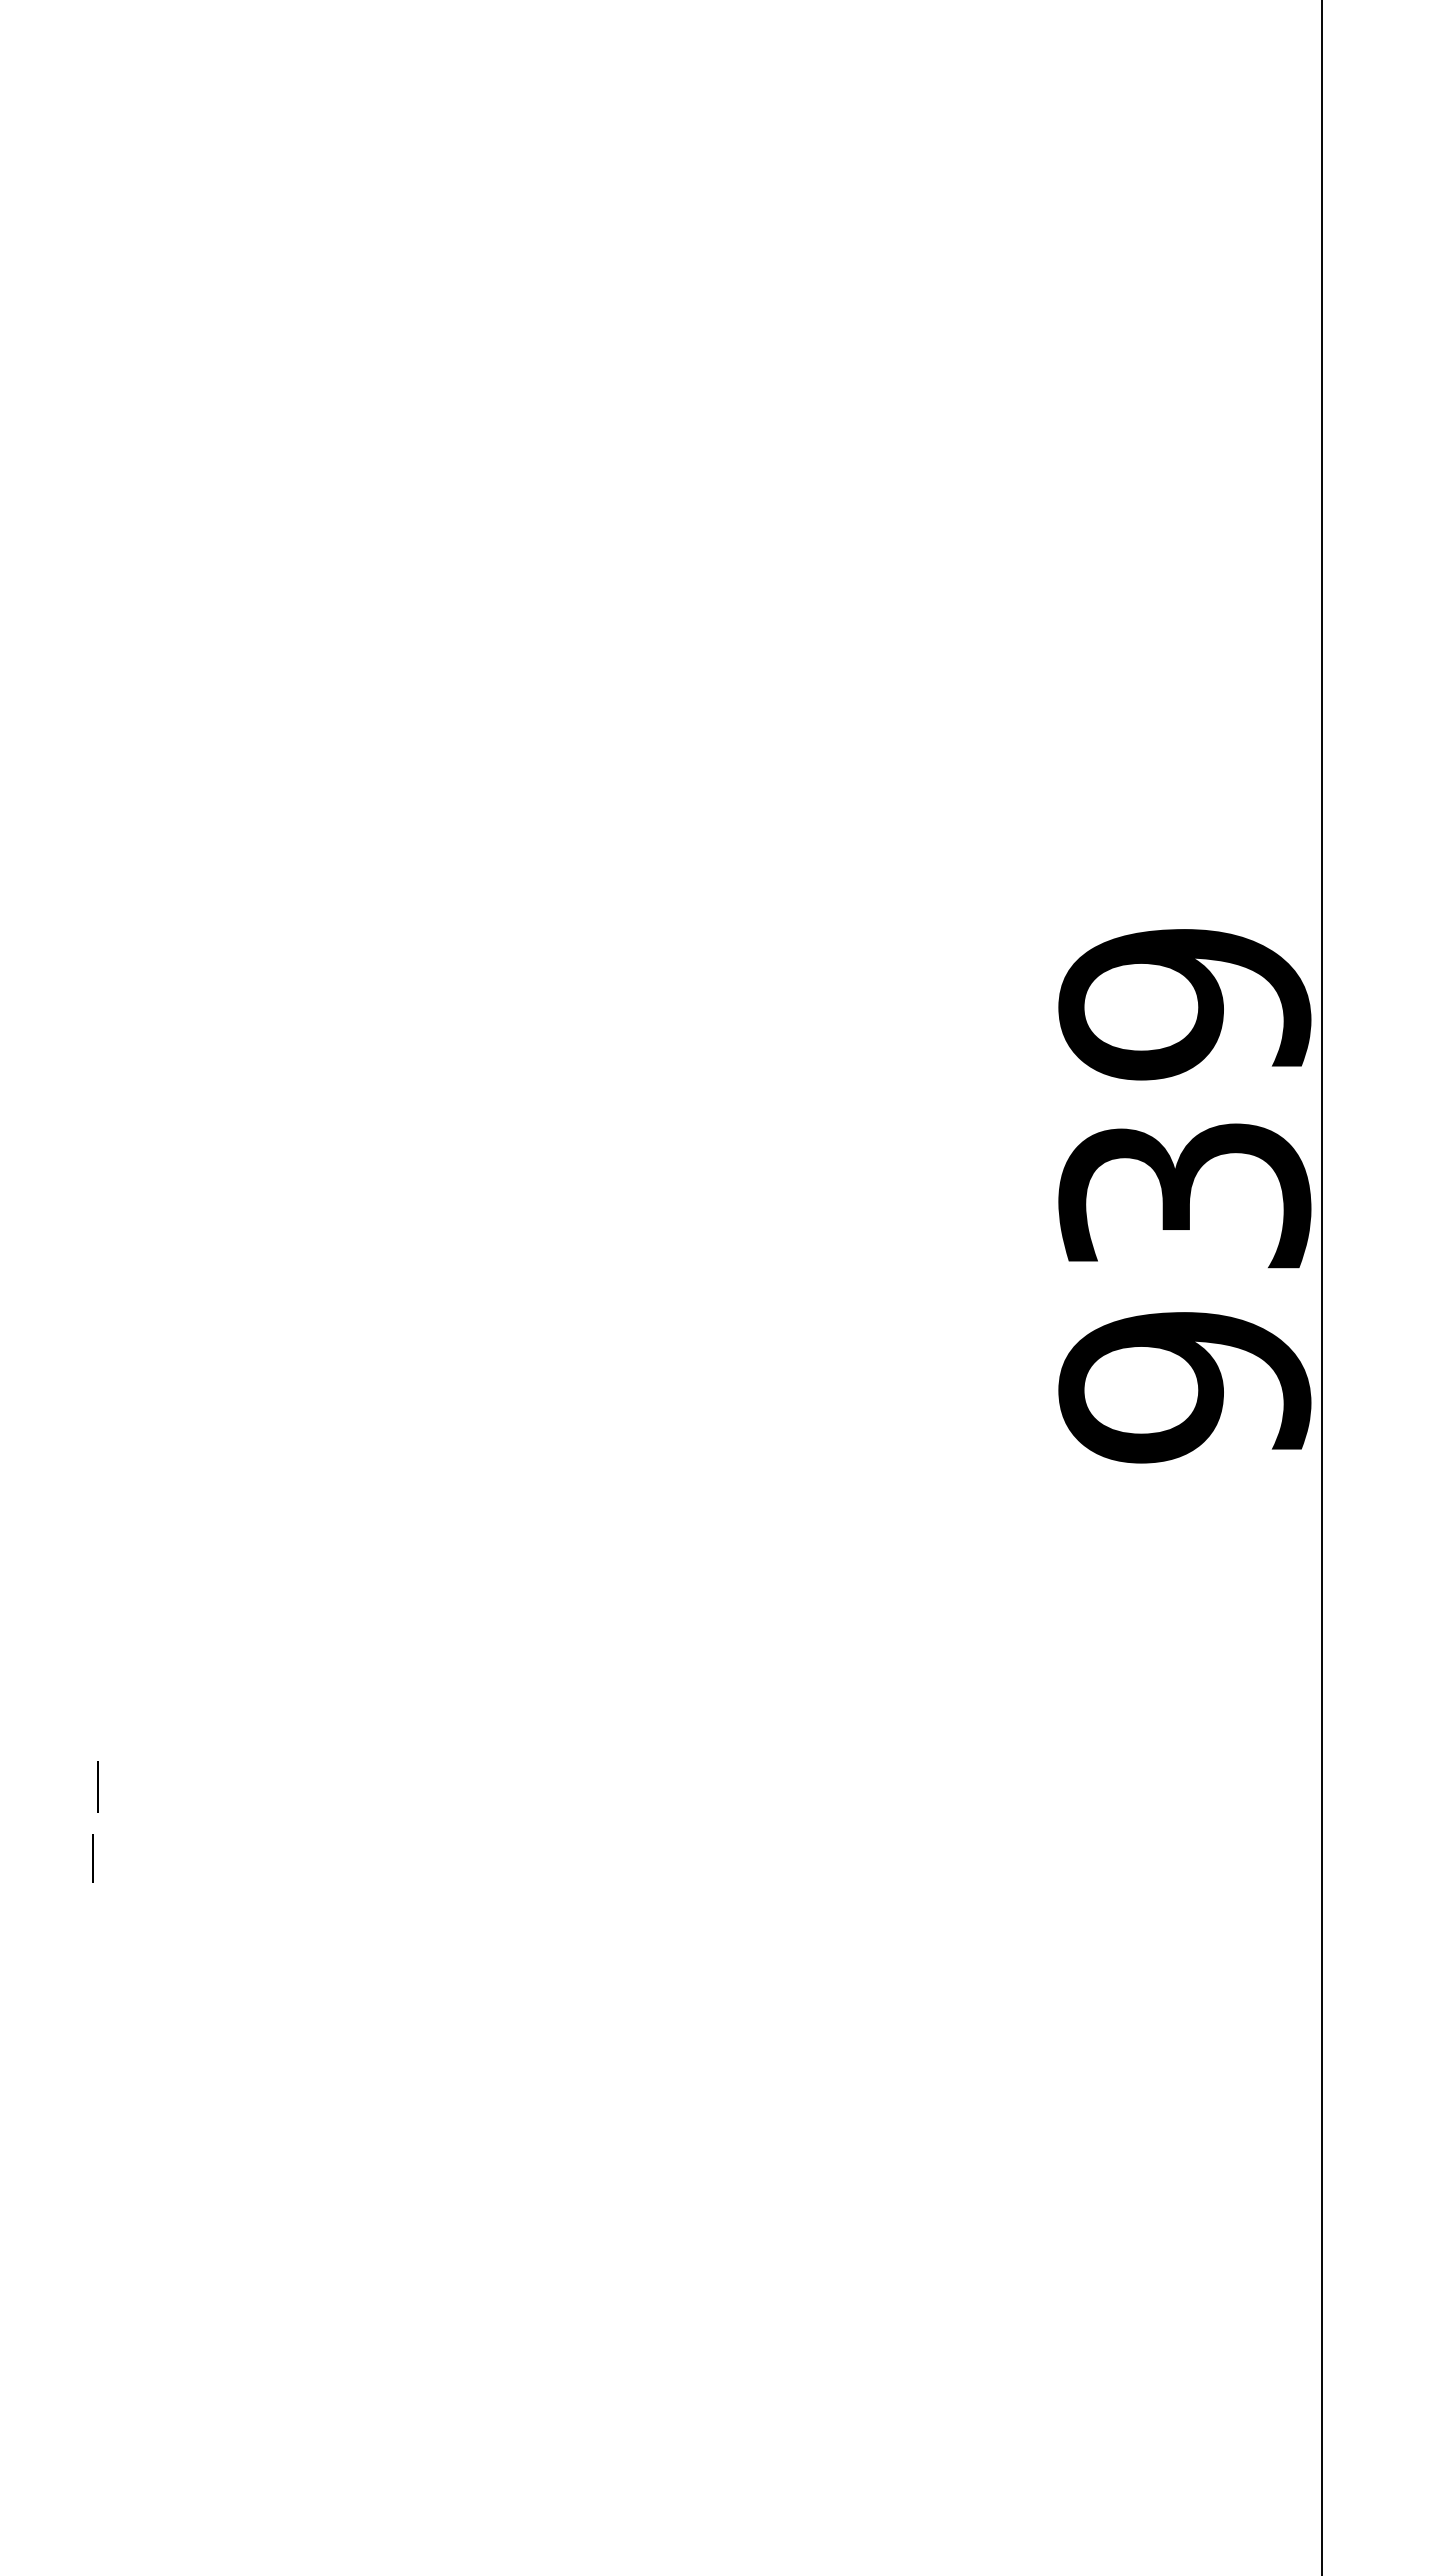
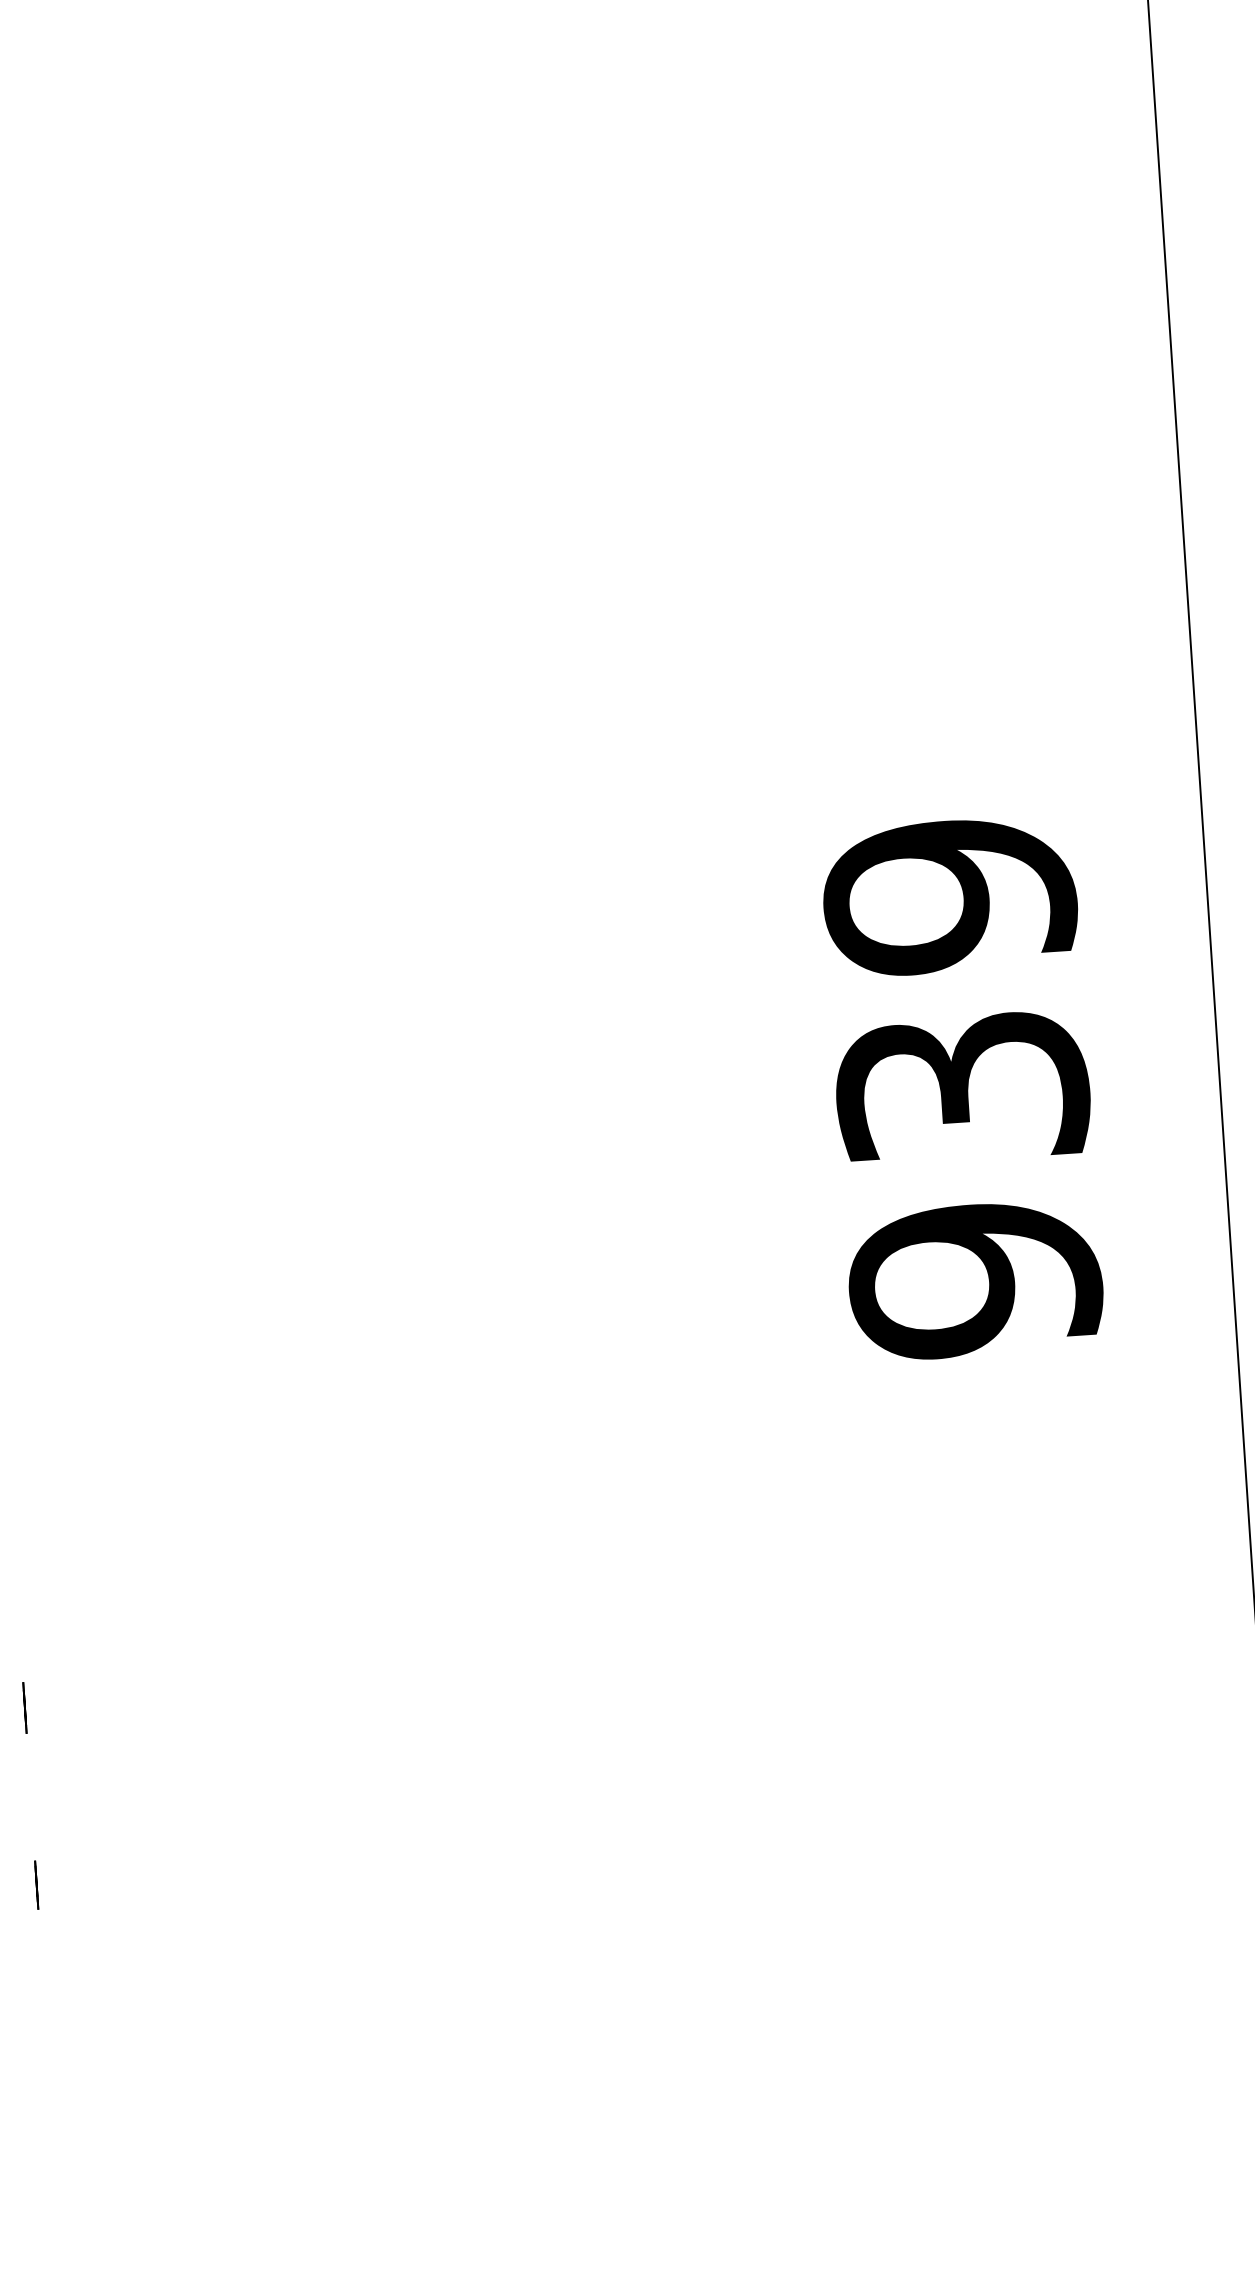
text: (1184, 1196) -> (962, 1088), moved
line: (97, 1786) -> (24, 1707), moved

